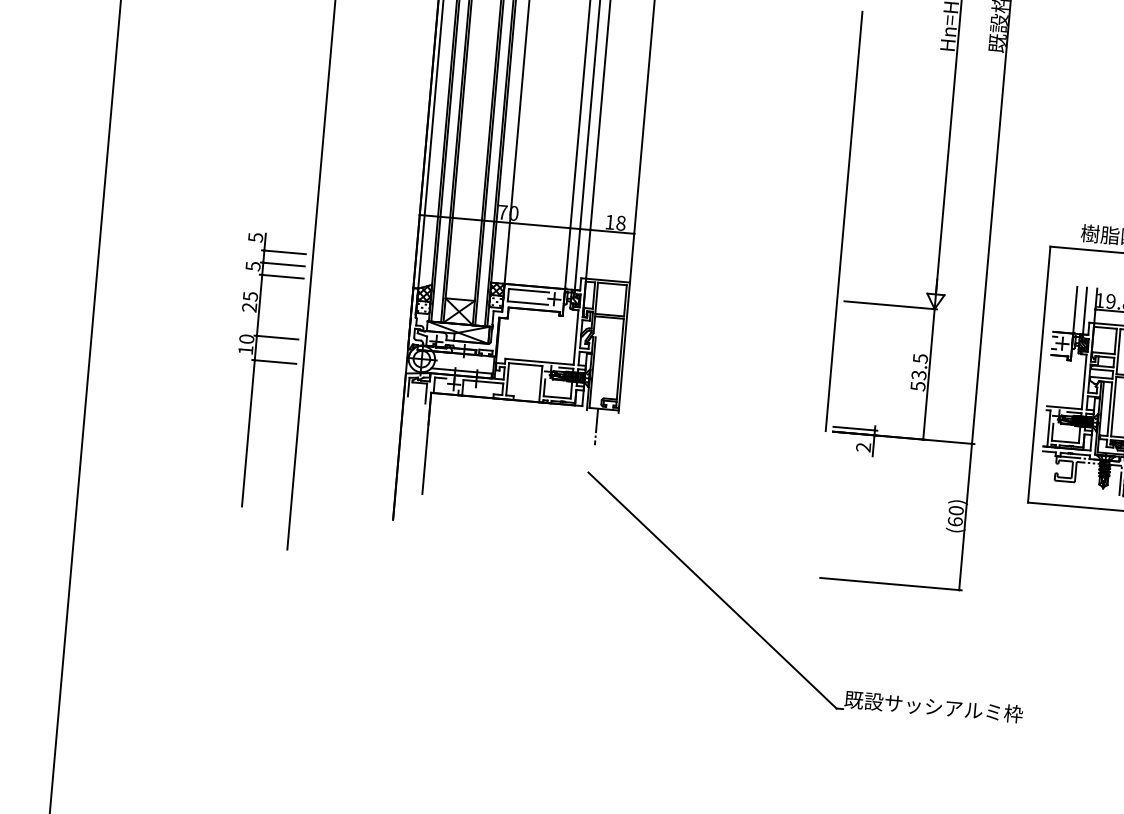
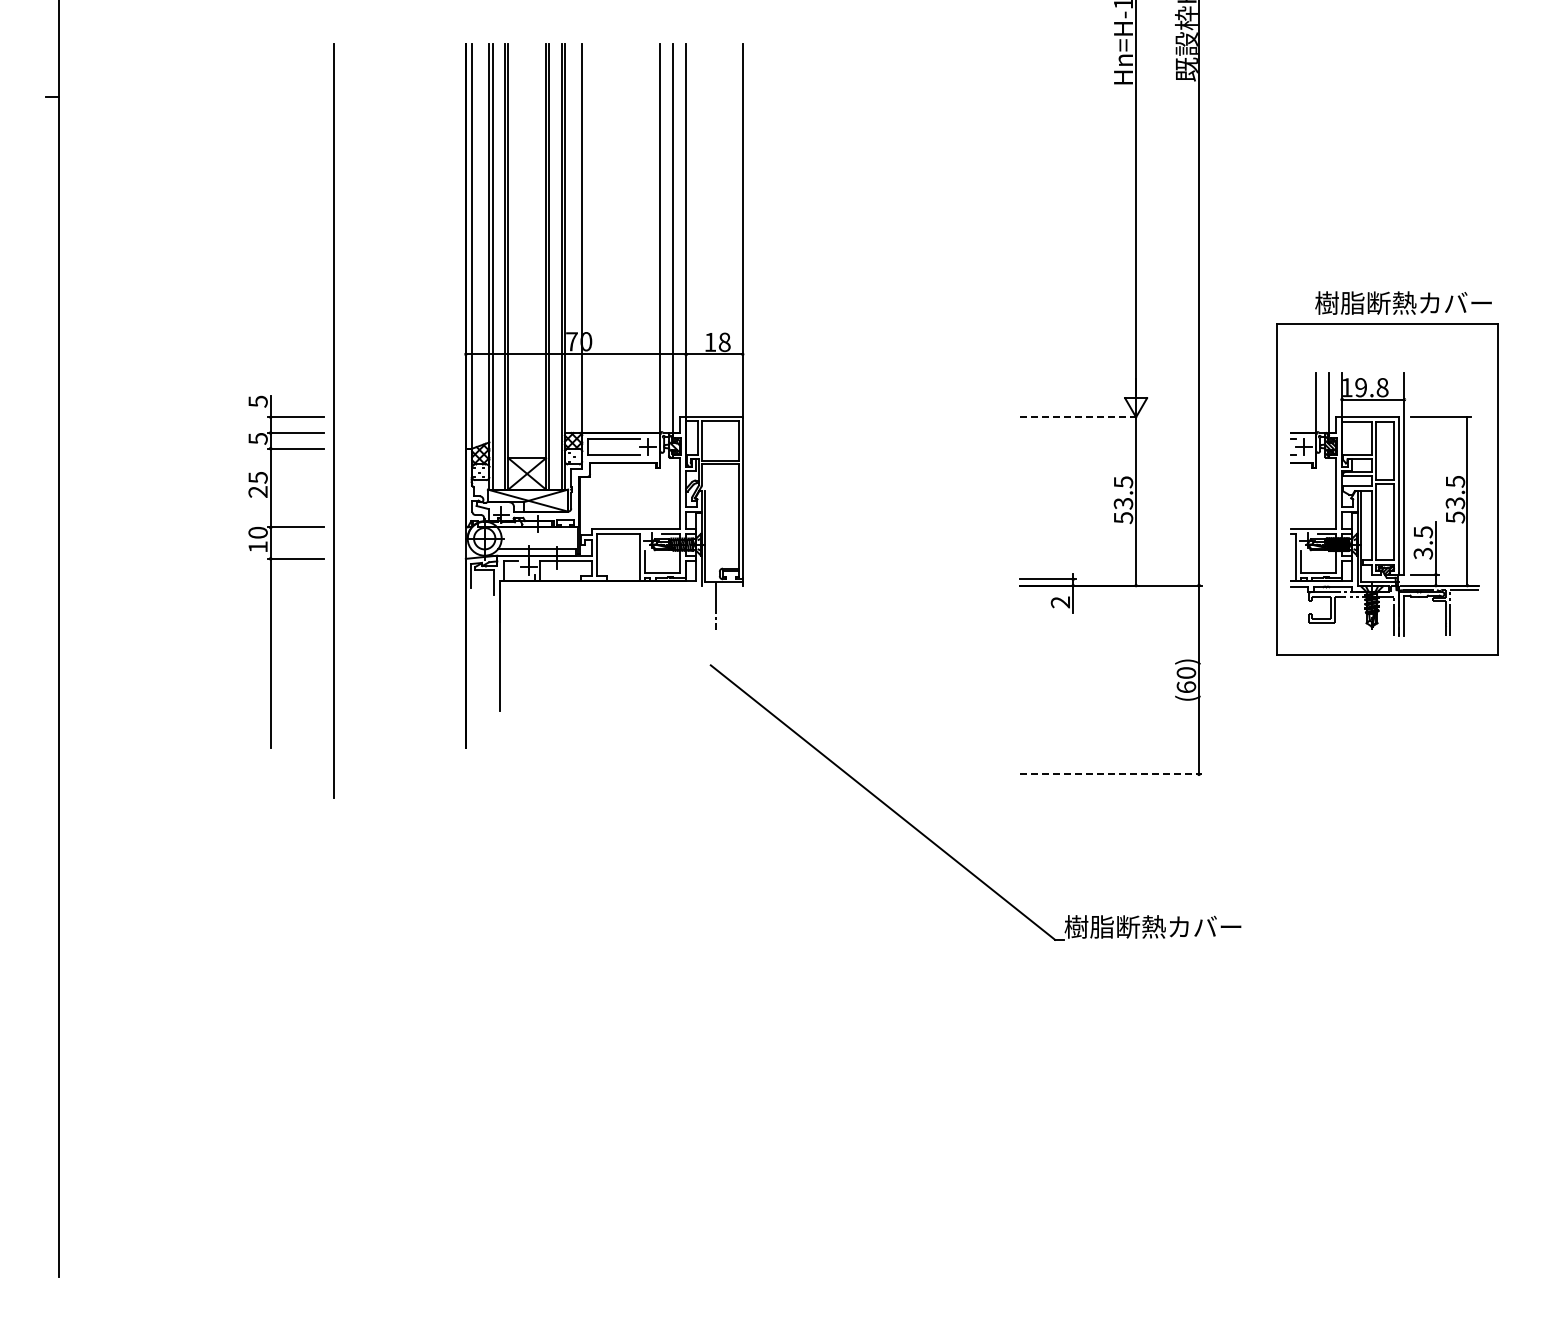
line: (844, 221) -> (1010, 314), removed
line: (890, 305) -> (1079, 417), solid -> dashed
line: (891, 584) -> (1111, 774), solid -> dashed
text: (933, 706) -> (1179, 926), 既設サッシアルミ枠 -> 樹脂断熱カバー

